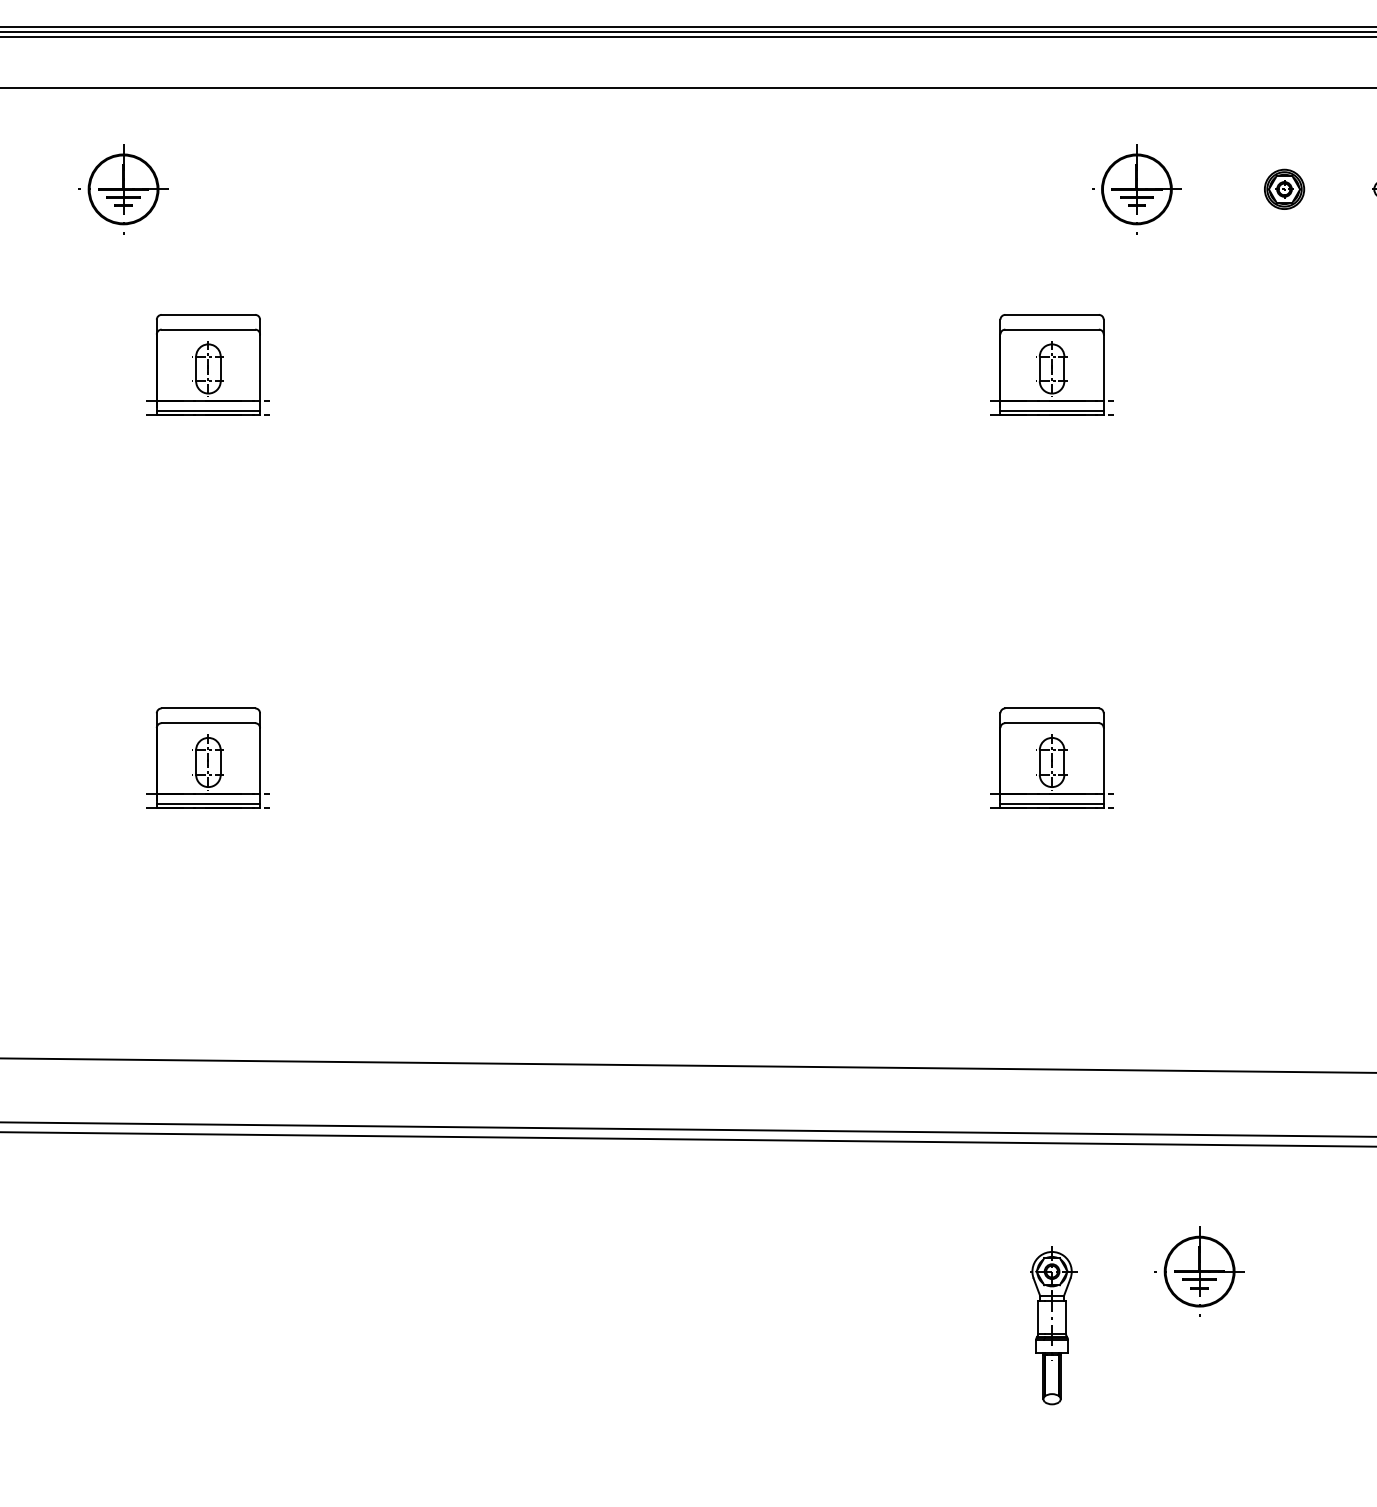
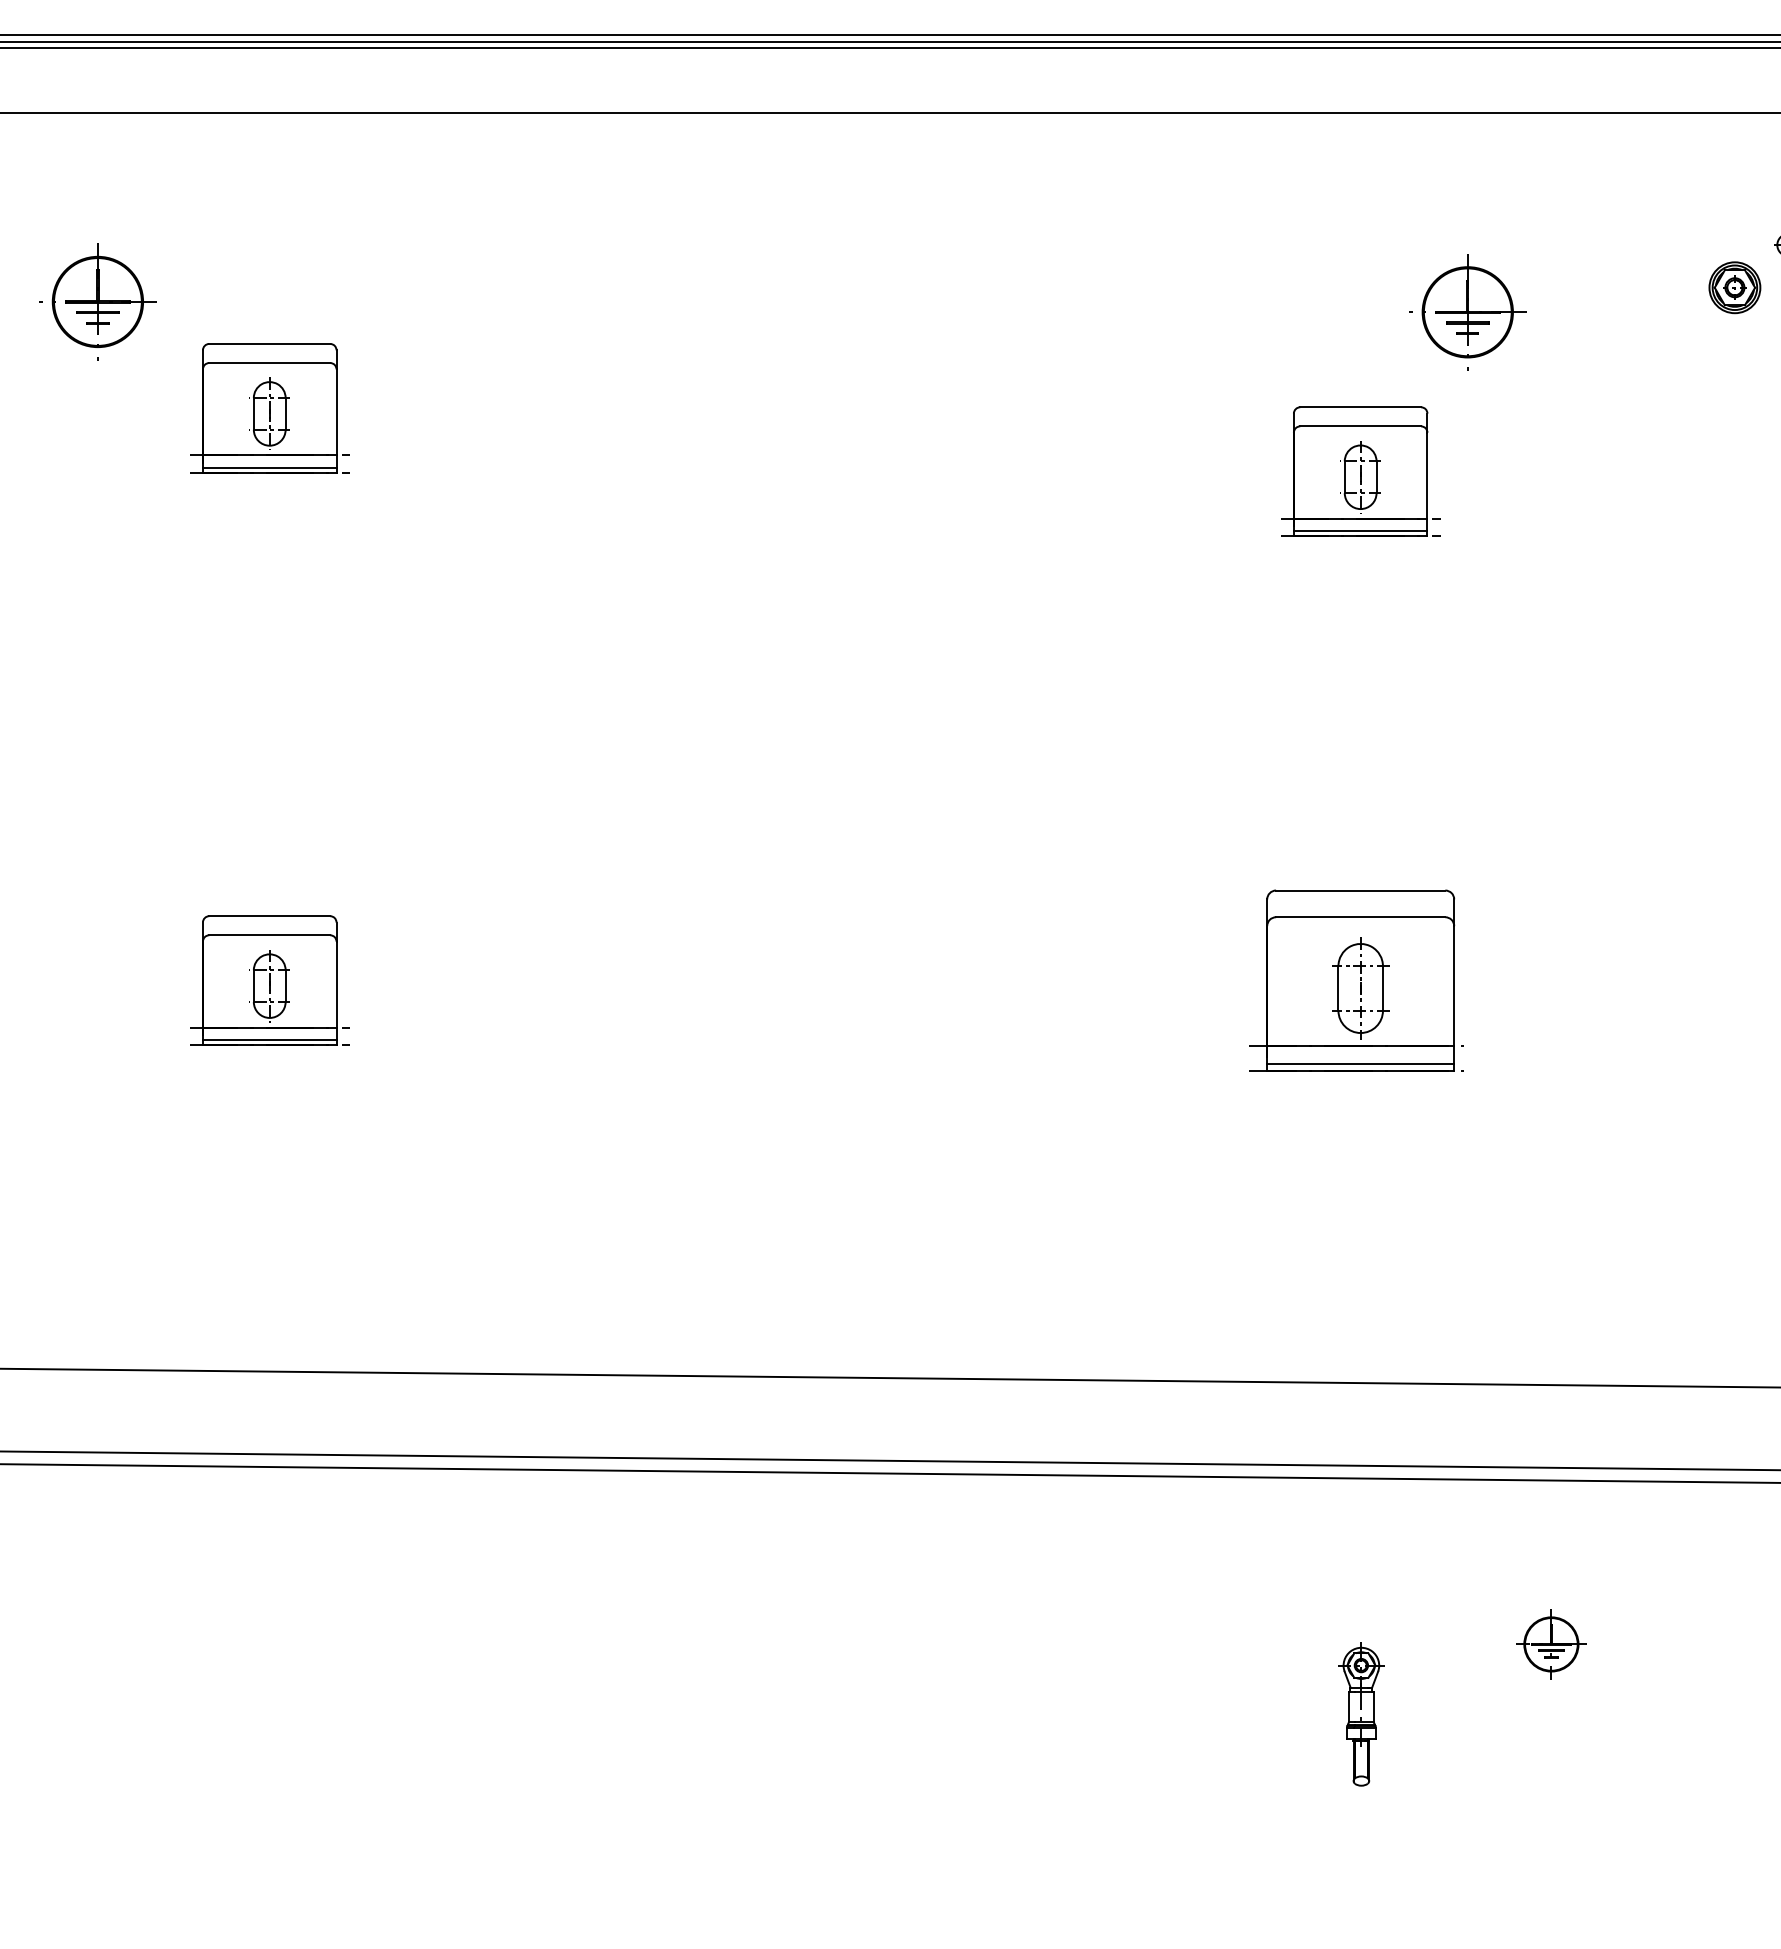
part: (1284, 188) -> (1734, 286), moved
part: (123, 189) -> (97, 302), moved
part: (1136, 189) -> (1467, 312), moved
part: (207, 364) -> (268, 408), moved
part: (1051, 757) -> (1359, 979), size x1.4
part: (1199, 1271) -> (1551, 1644), size x0.6
part: (1053, 1325) -> (1362, 1714), size x0.7

